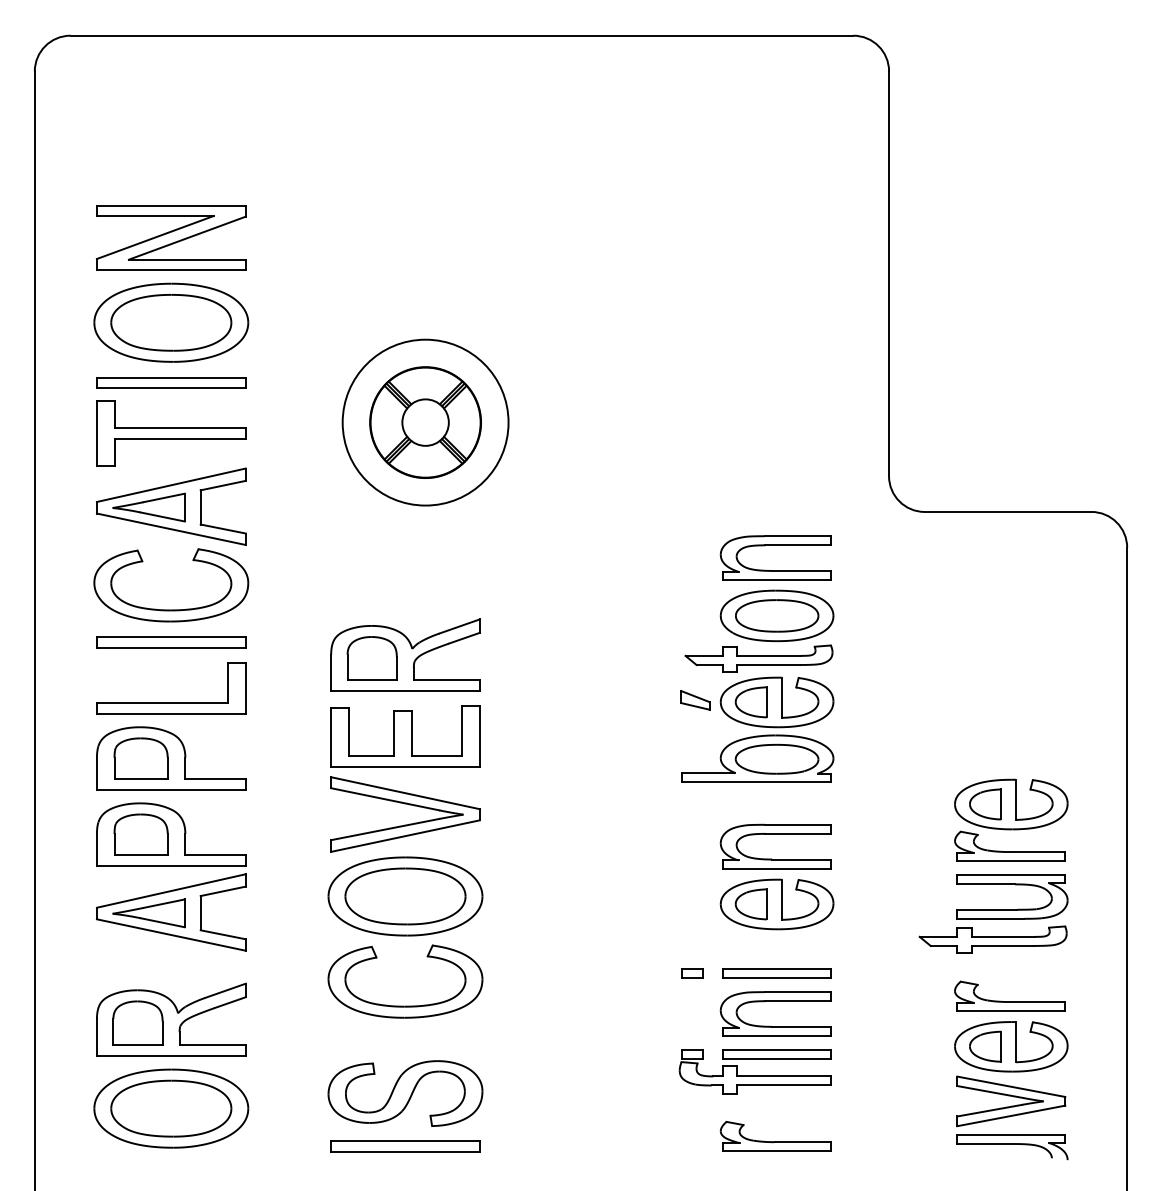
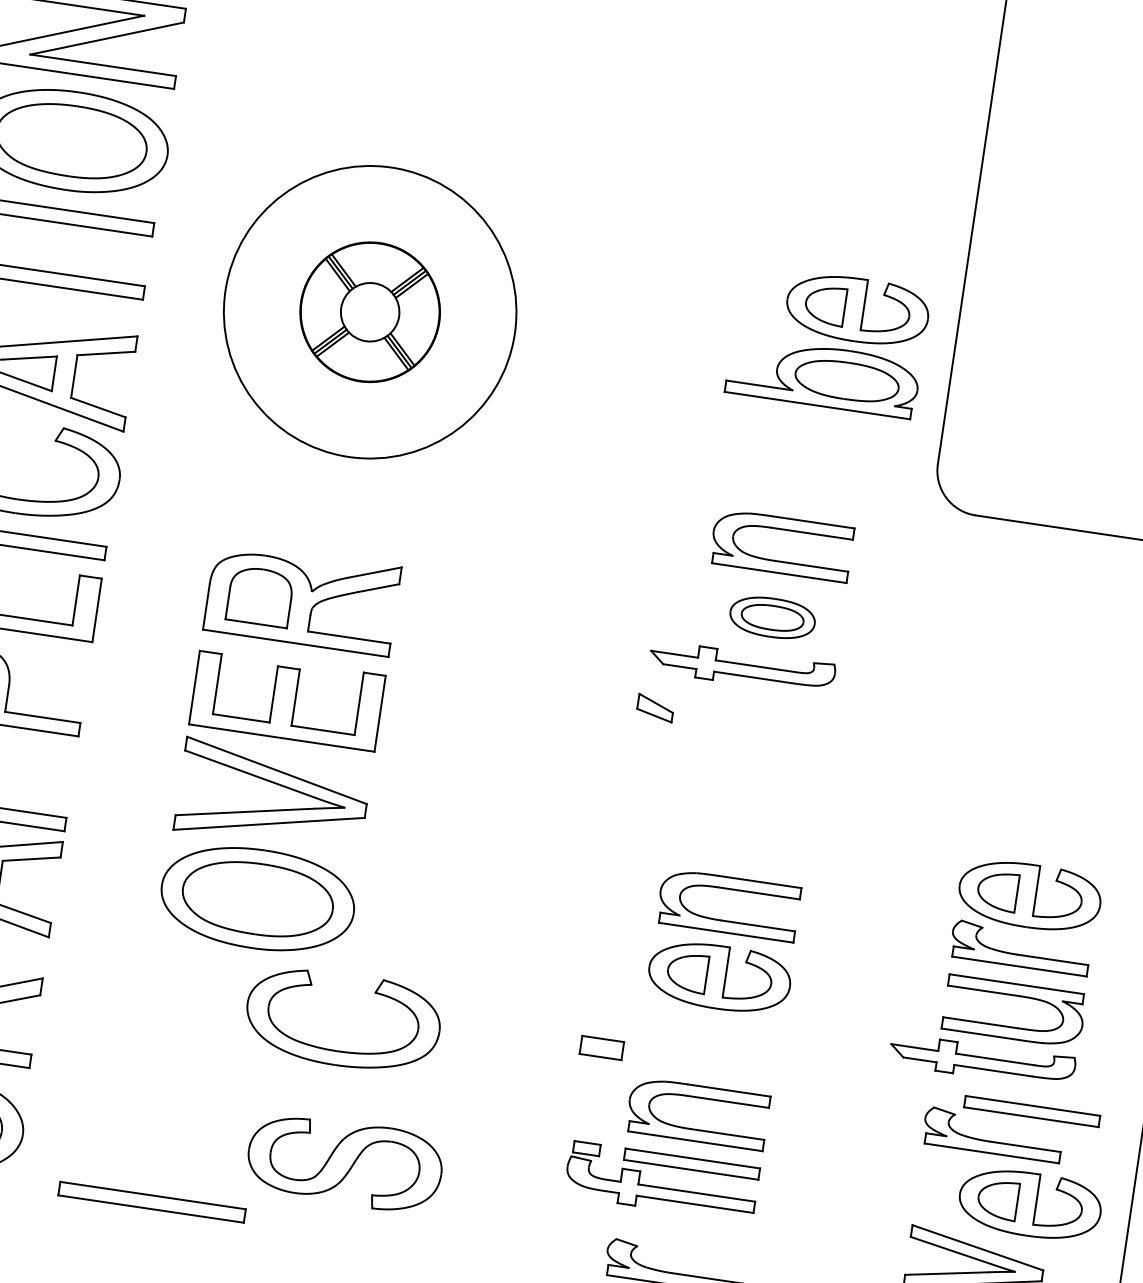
circle: (425, 422) -> (370, 312), size x1.4
part: (776, 615) -> (771, 617), size x0.6
part: (757, 729) -> (828, 340), moved
part: (692, 973) -> (601, 1047), size x1.6
part: (776, 973) -> (1031, 1111), moved
part: (405, 1005) -> (338, 1049), moved
part: (1011, 1046) -> (1030, 1204), moved
part: (405, 1093) -> (345, 1162), moved
part: (405, 1146) -> (152, 1201), moved

